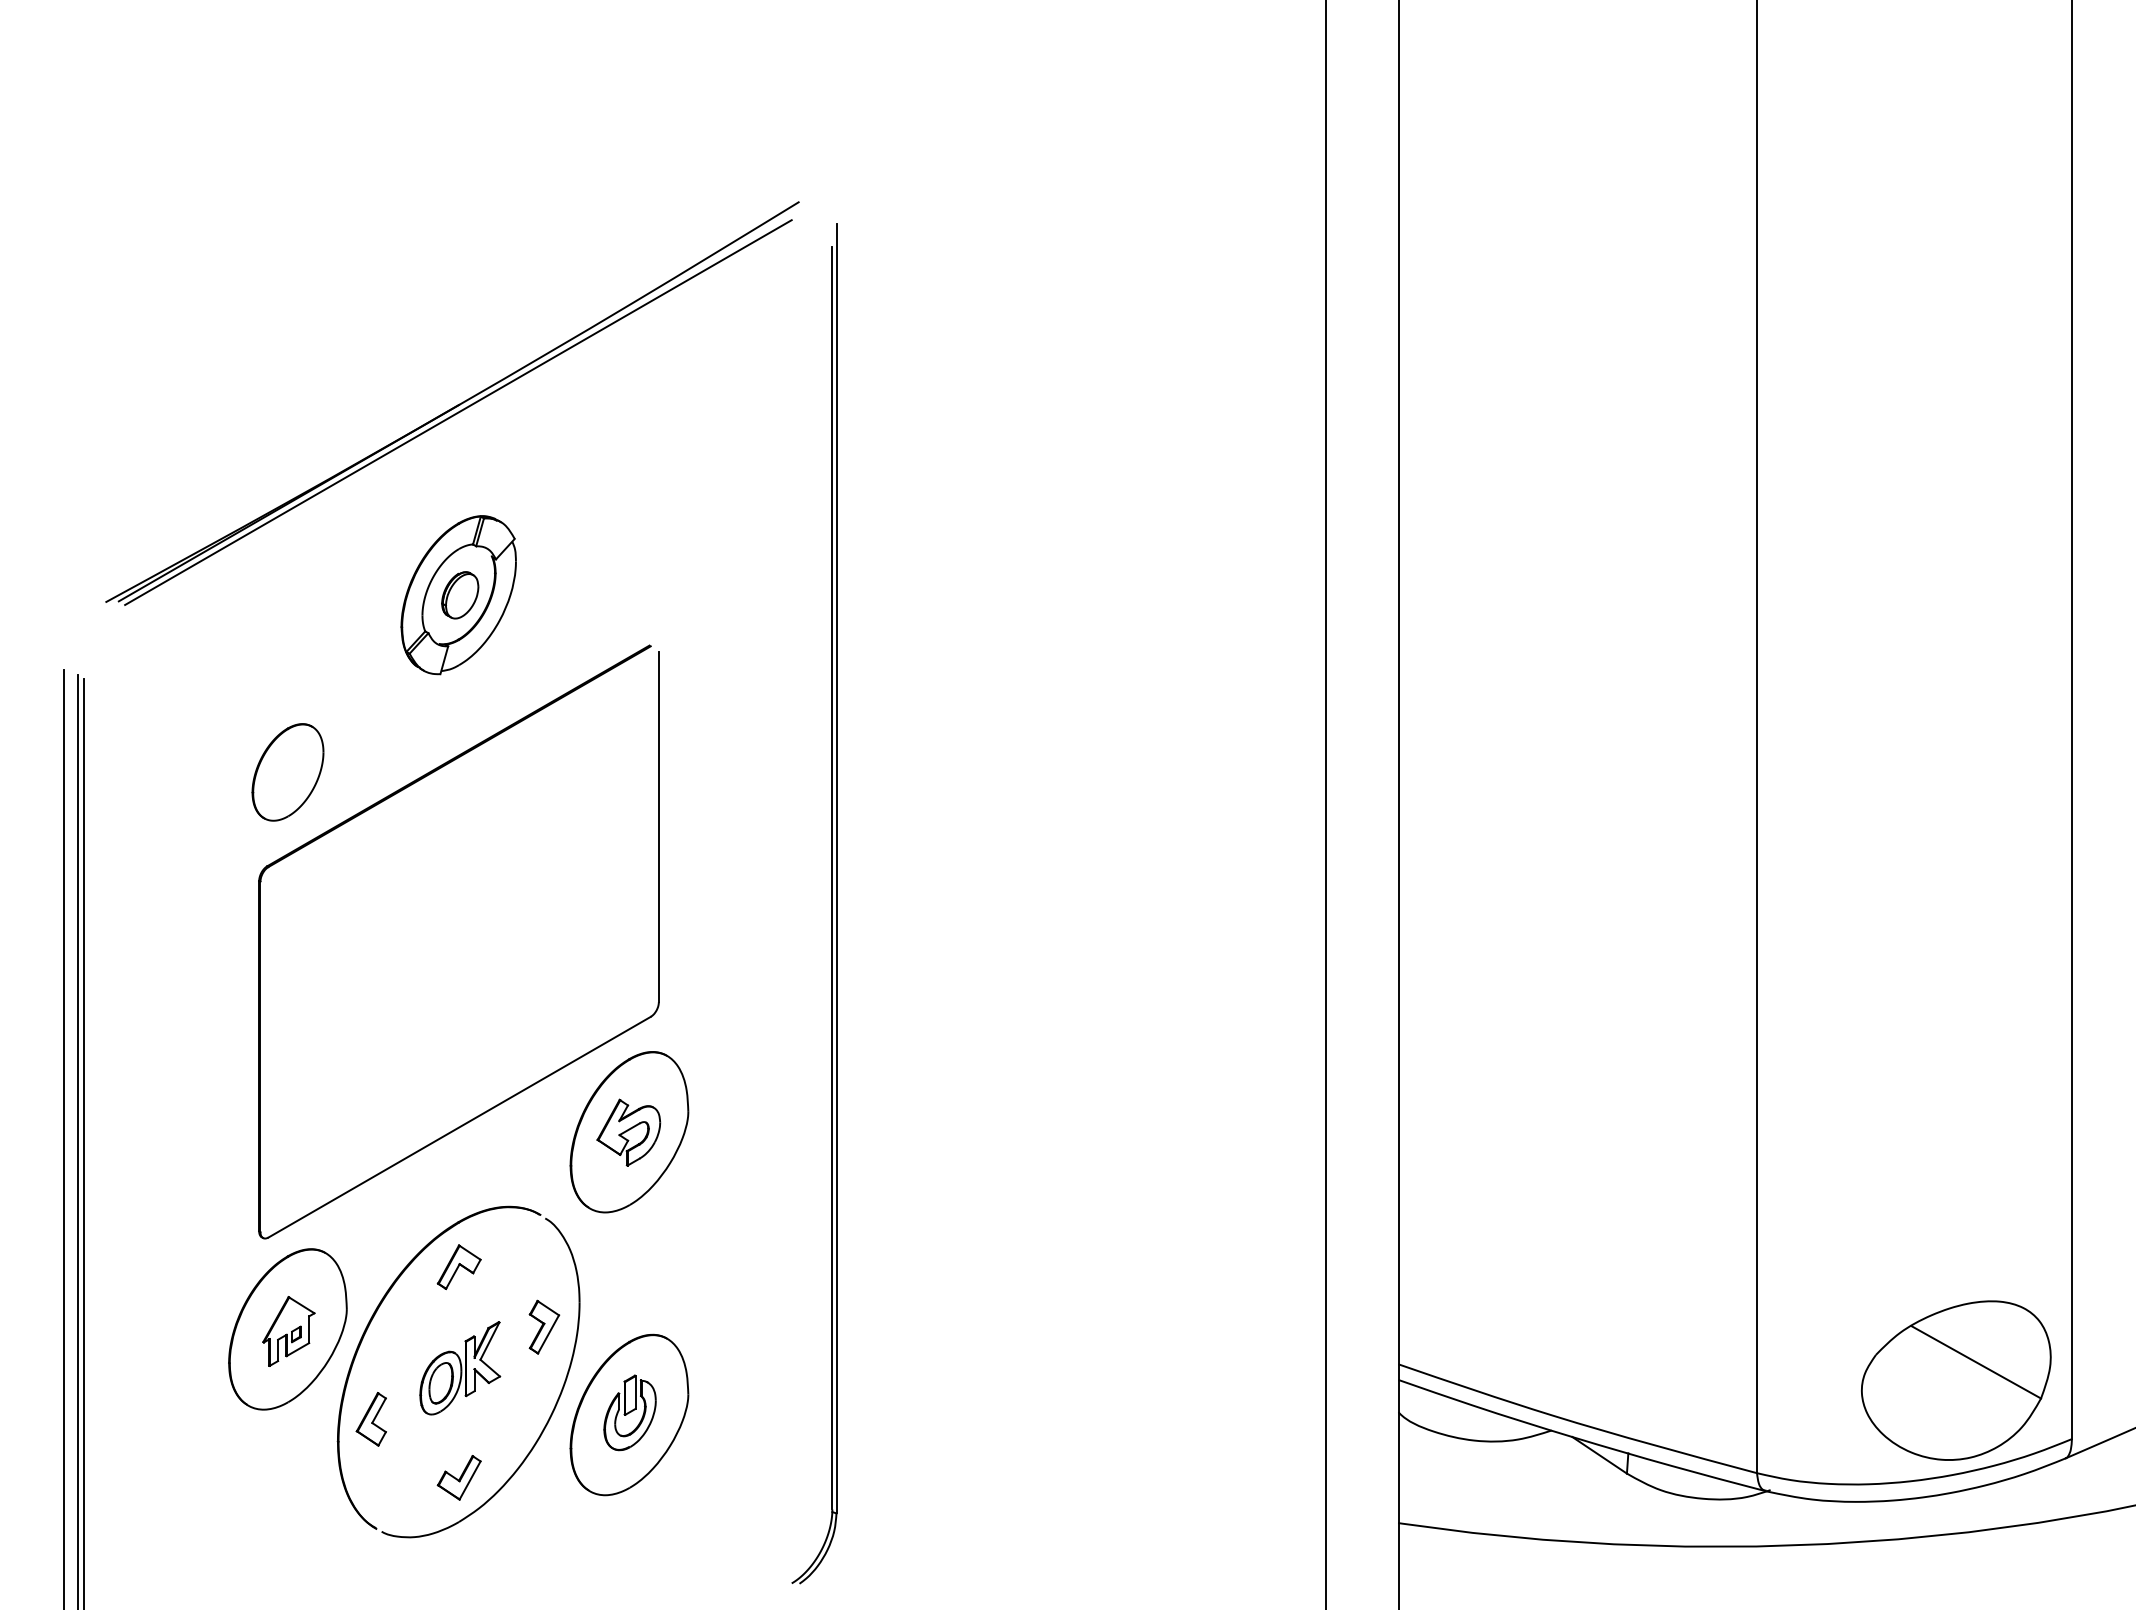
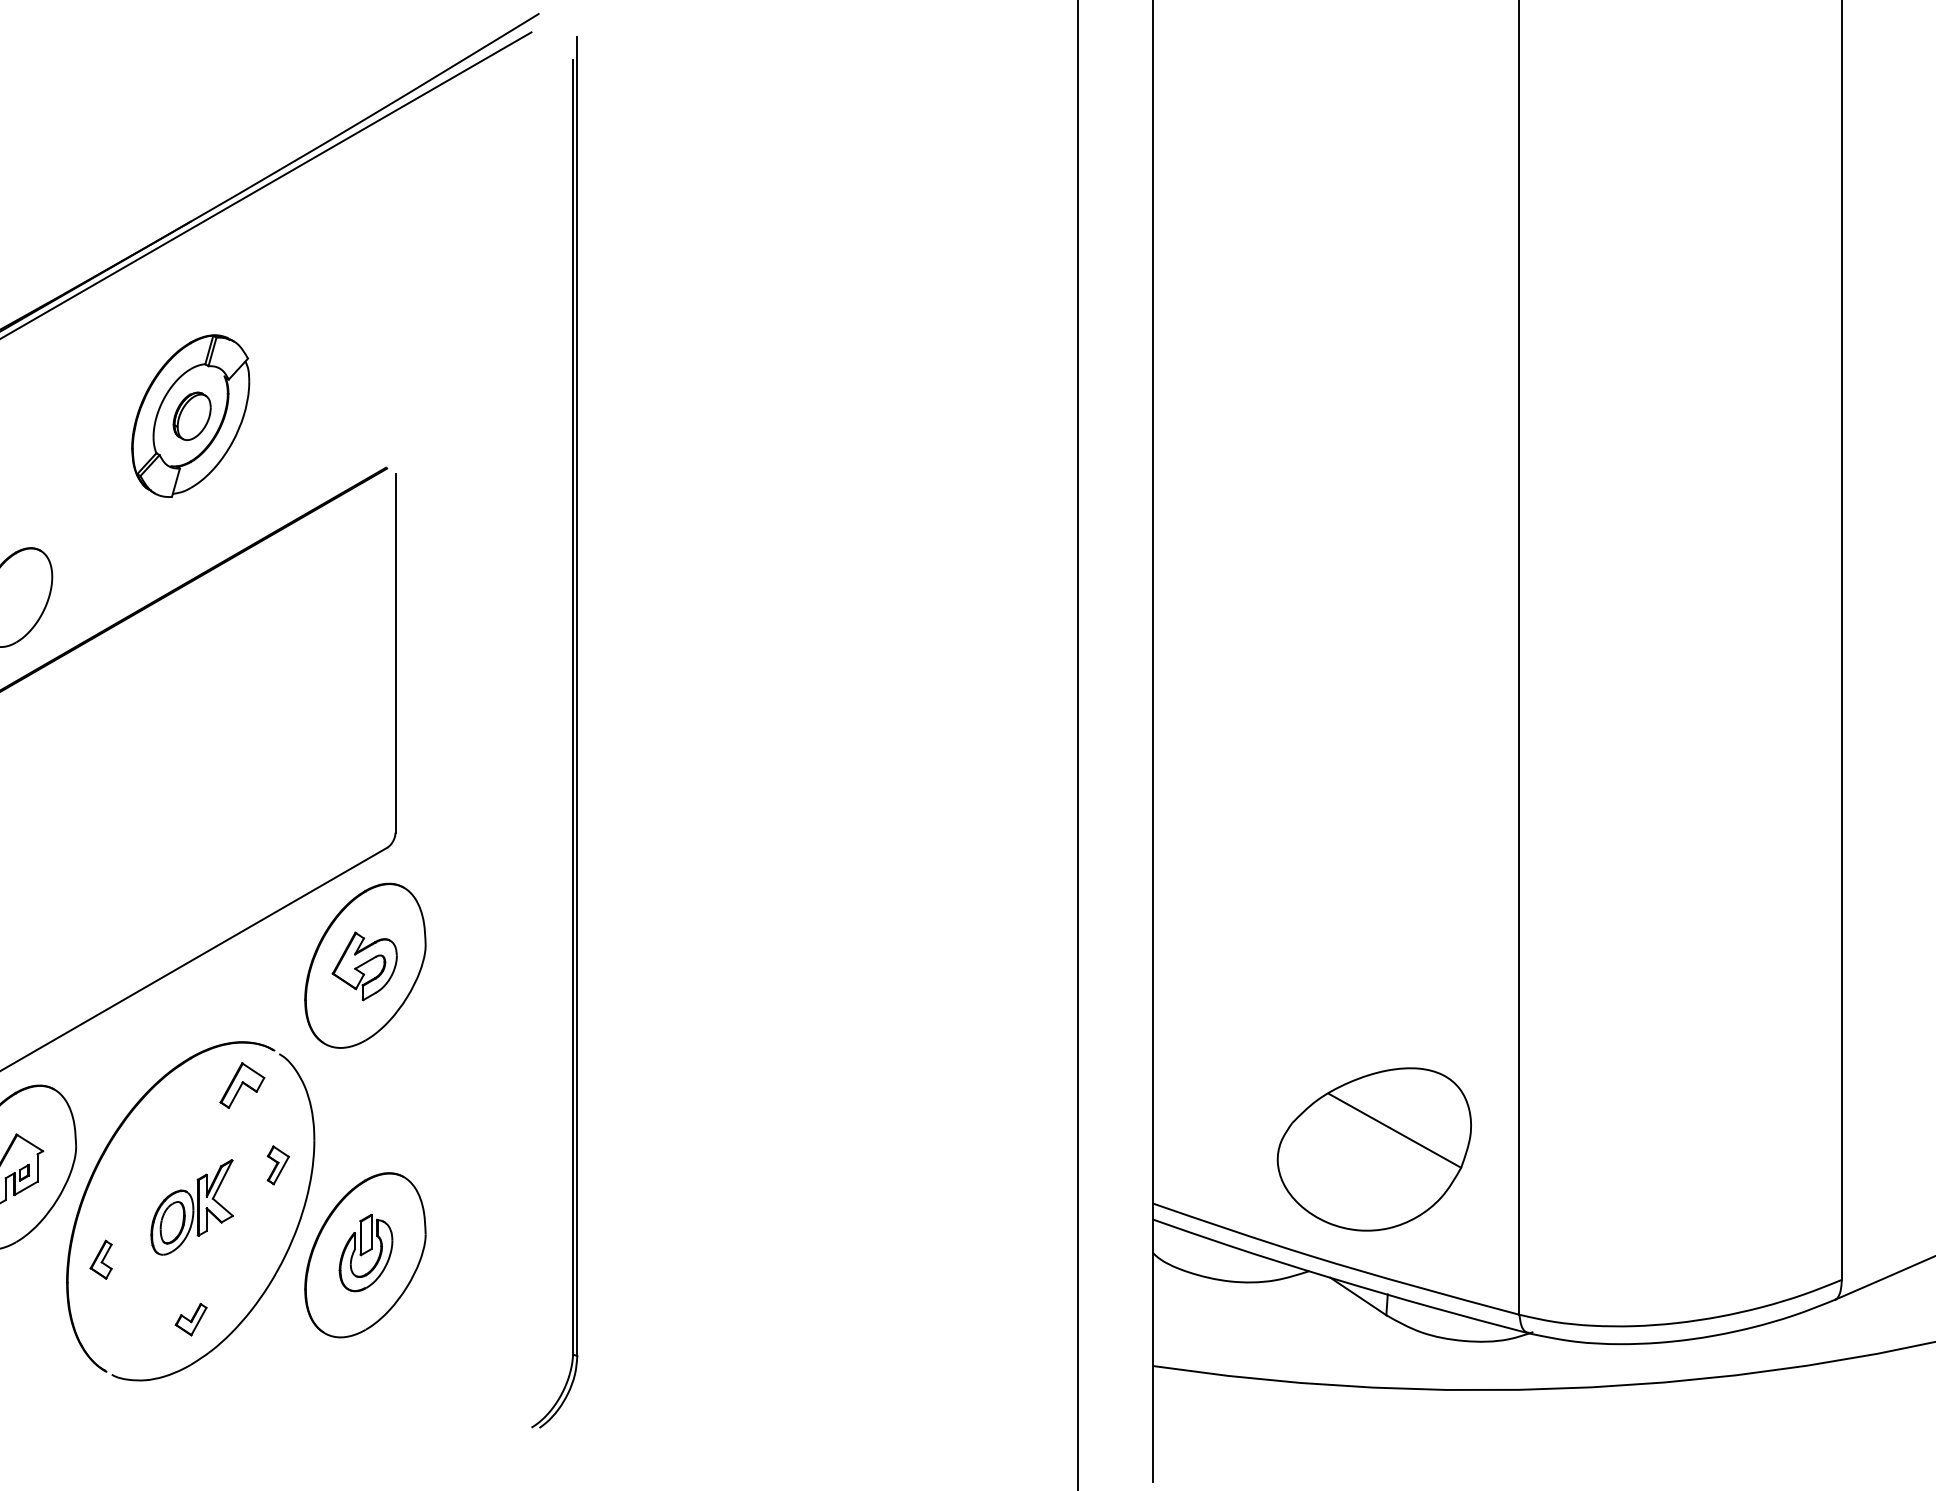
part: (458, 1267) -> (241, 1085), moved
part: (544, 1326) -> (278, 1164), size x0.7
part: (1956, 1380) -> (1374, 1149), moved
part: (370, 1419) -> (100, 1259), size x0.7
part: (458, 1477) -> (190, 1319), size x0.7

